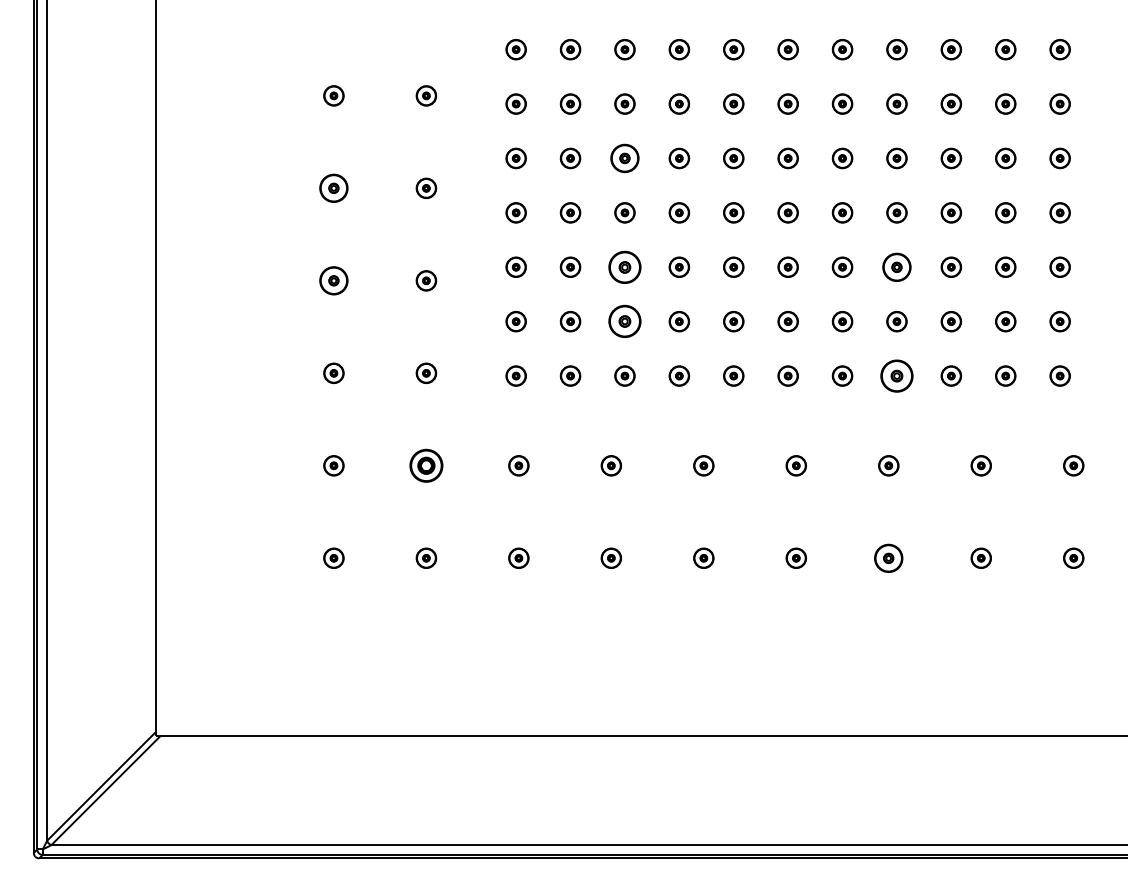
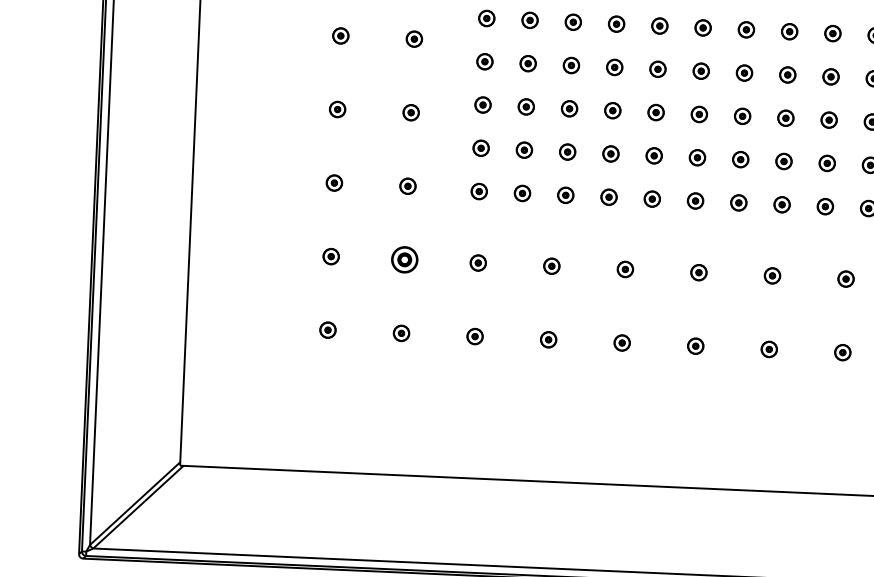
part: (624, 158) -> (572, 22), size x0.71
part: (333, 188) -> (340, 36), size x0.71
part: (624, 266) -> (569, 108), size x0.62
part: (896, 266) -> (785, 117), size x0.71
part: (333, 280) -> (337, 109), size x0.71
part: (624, 321) -> (567, 151), size x0.62
part: (896, 375) -> (781, 204), size x0.62
part: (888, 557) -> (769, 348), size x0.71

